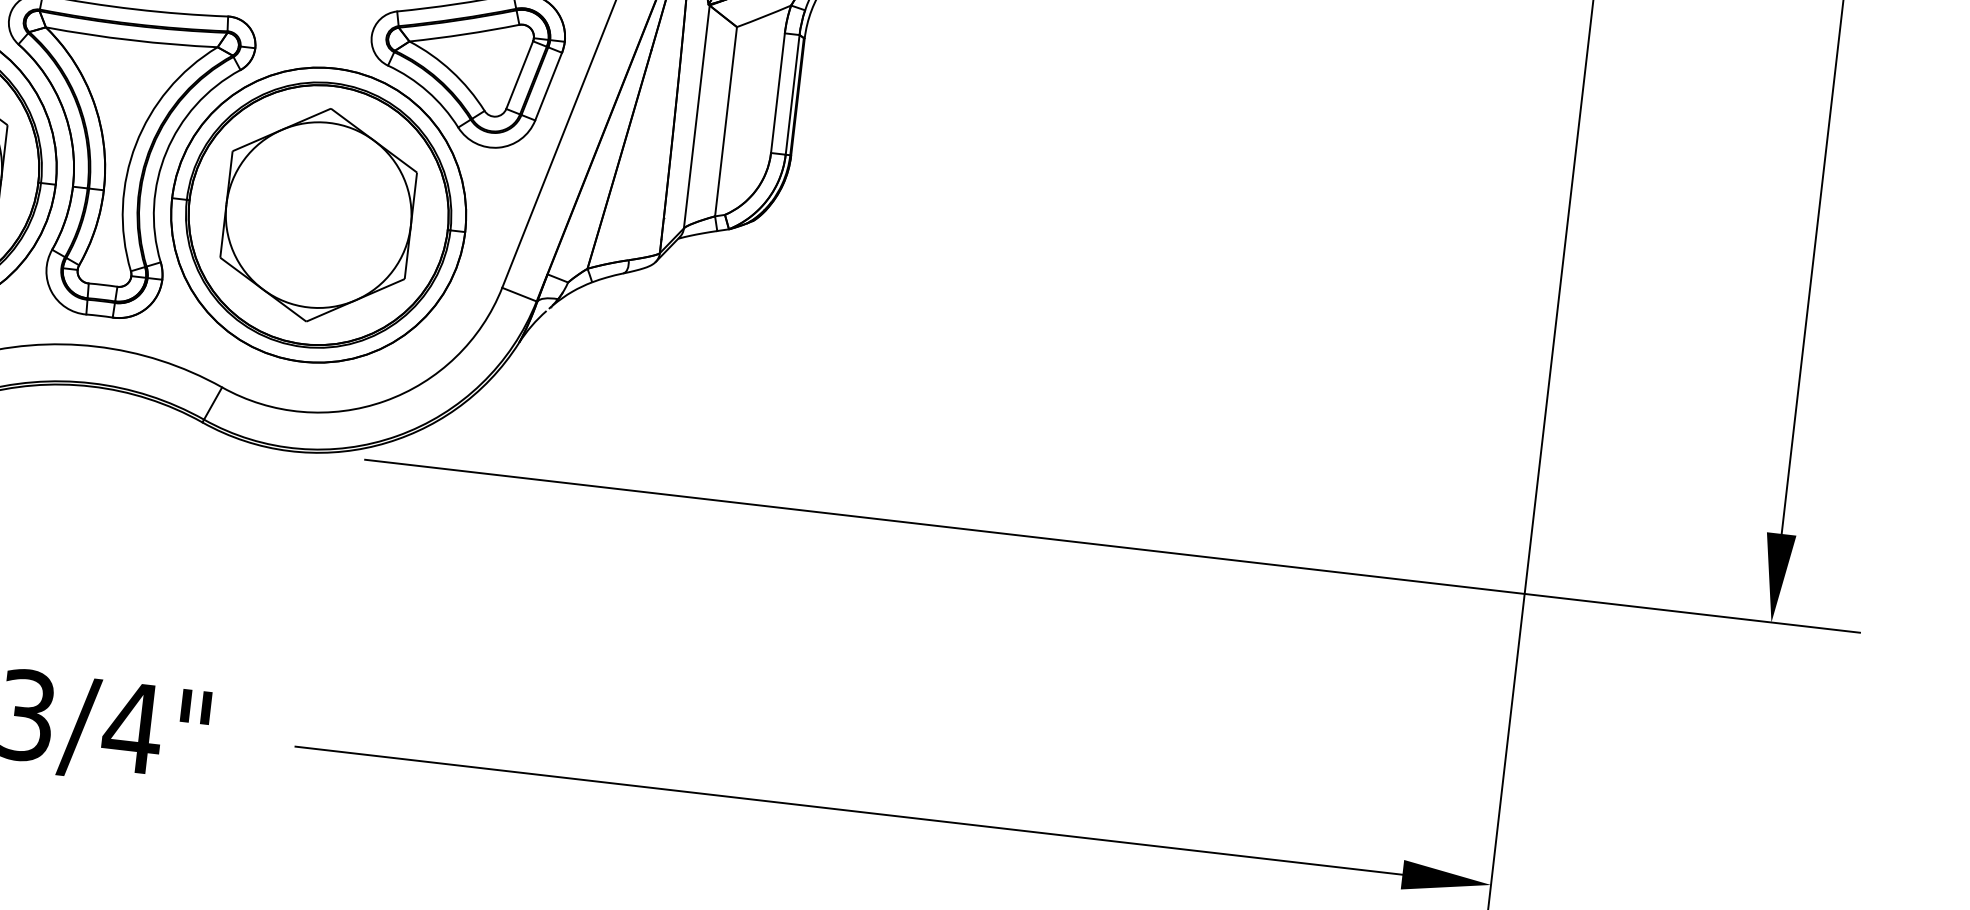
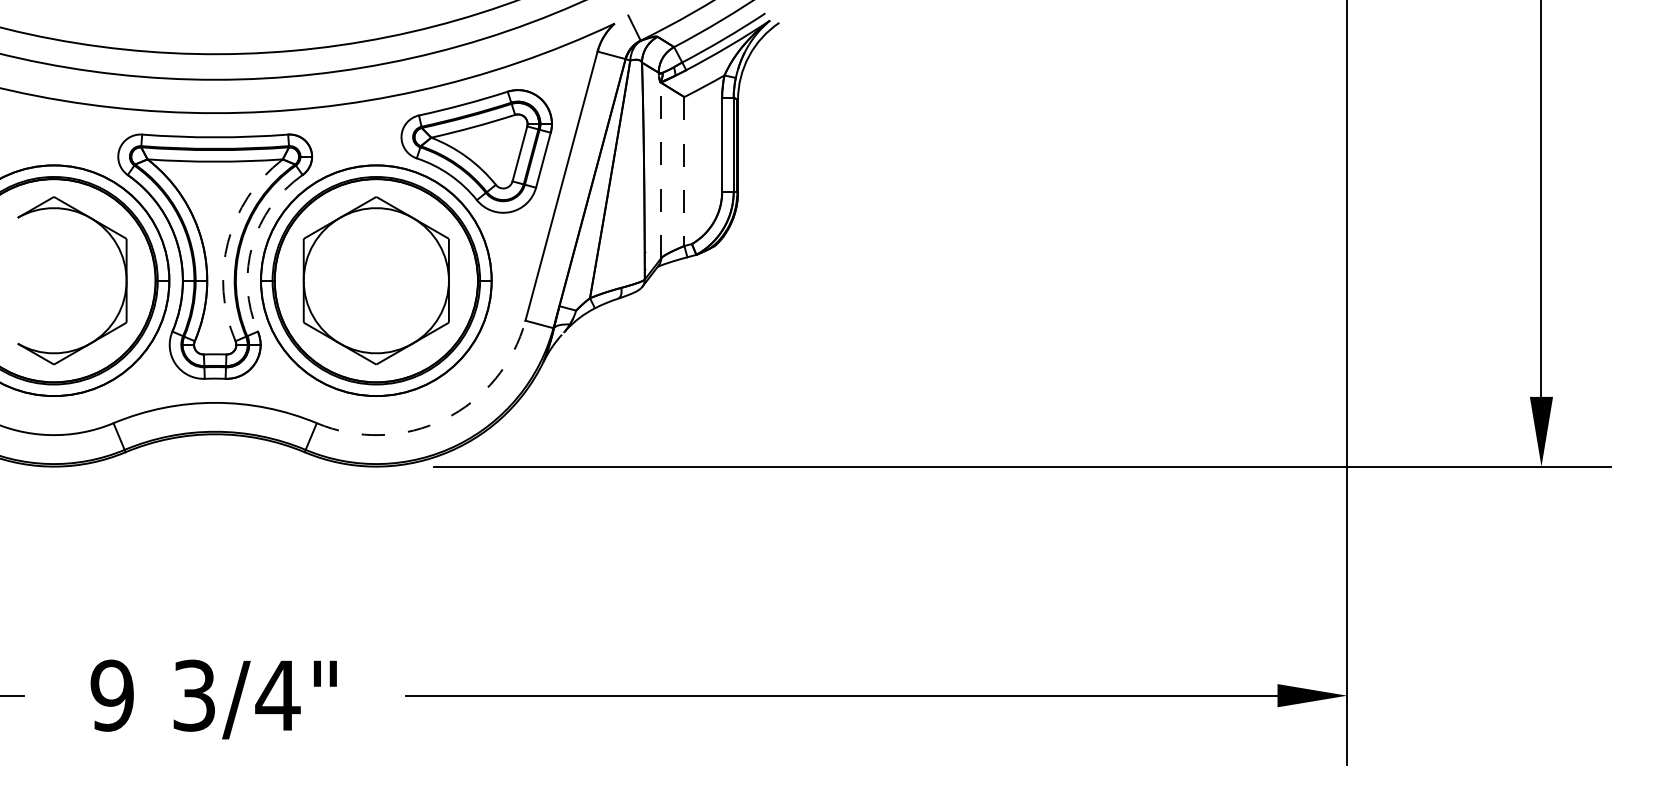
line: (697, 117) -> (661, 170), solid -> dashed
line: (726, 122) -> (684, 172), solid -> dashed
arc: (136, 144) -> (228, 242), solid -> dashed
arc: (166, 152) -> (252, 245), solid -> dashed
arc: (384, 401) -> (444, 419), solid -> dashed

